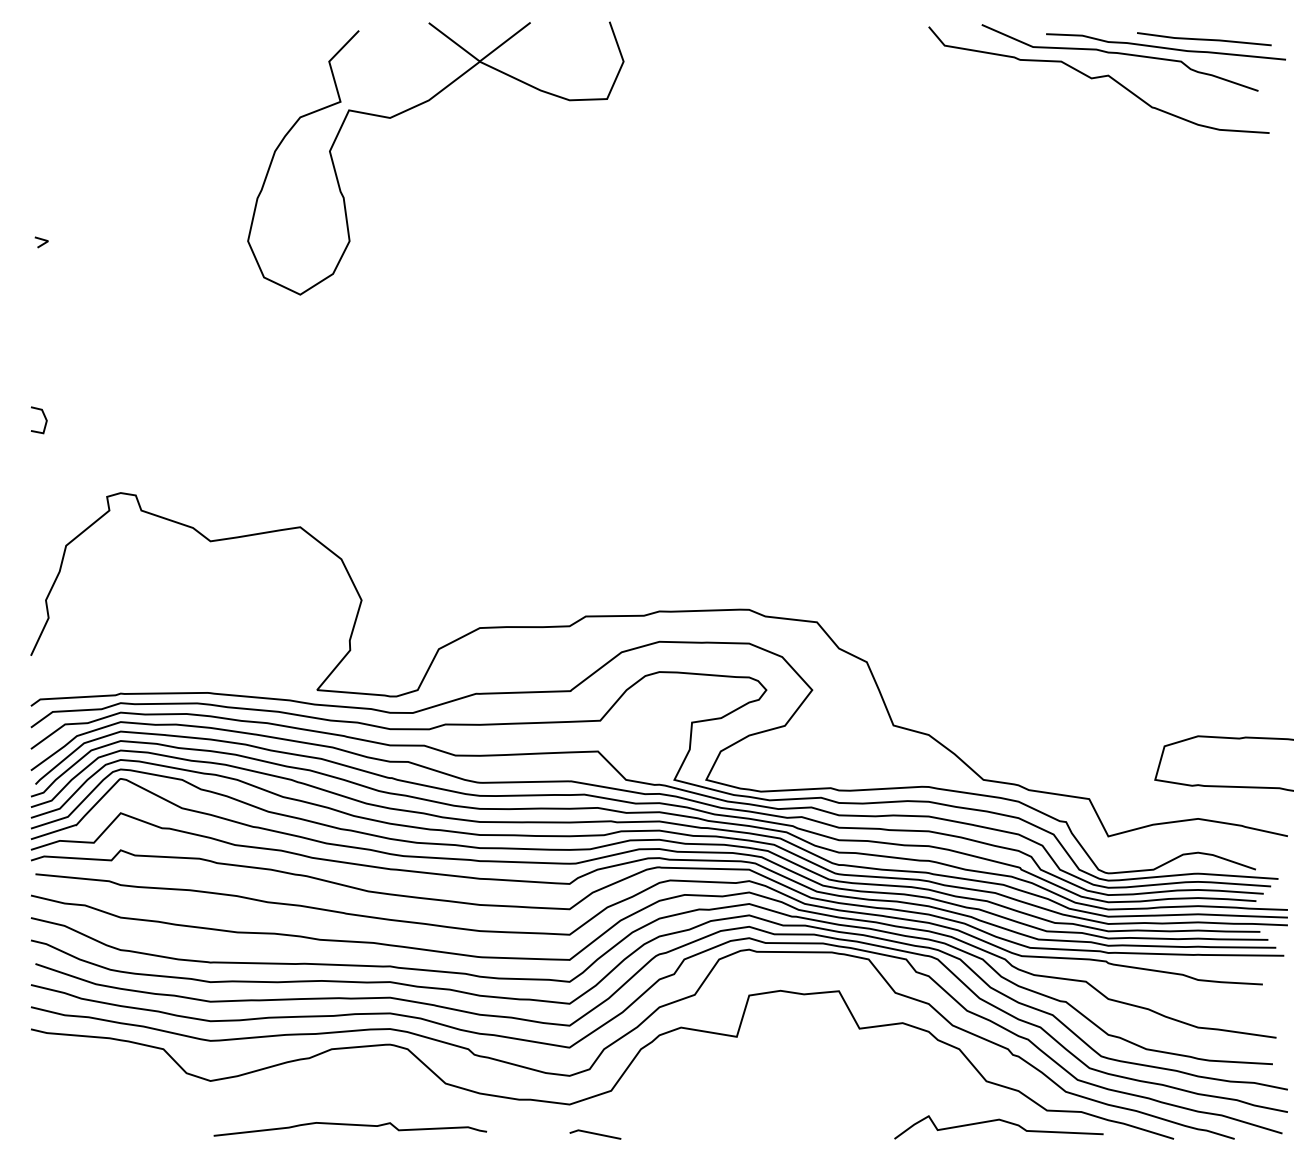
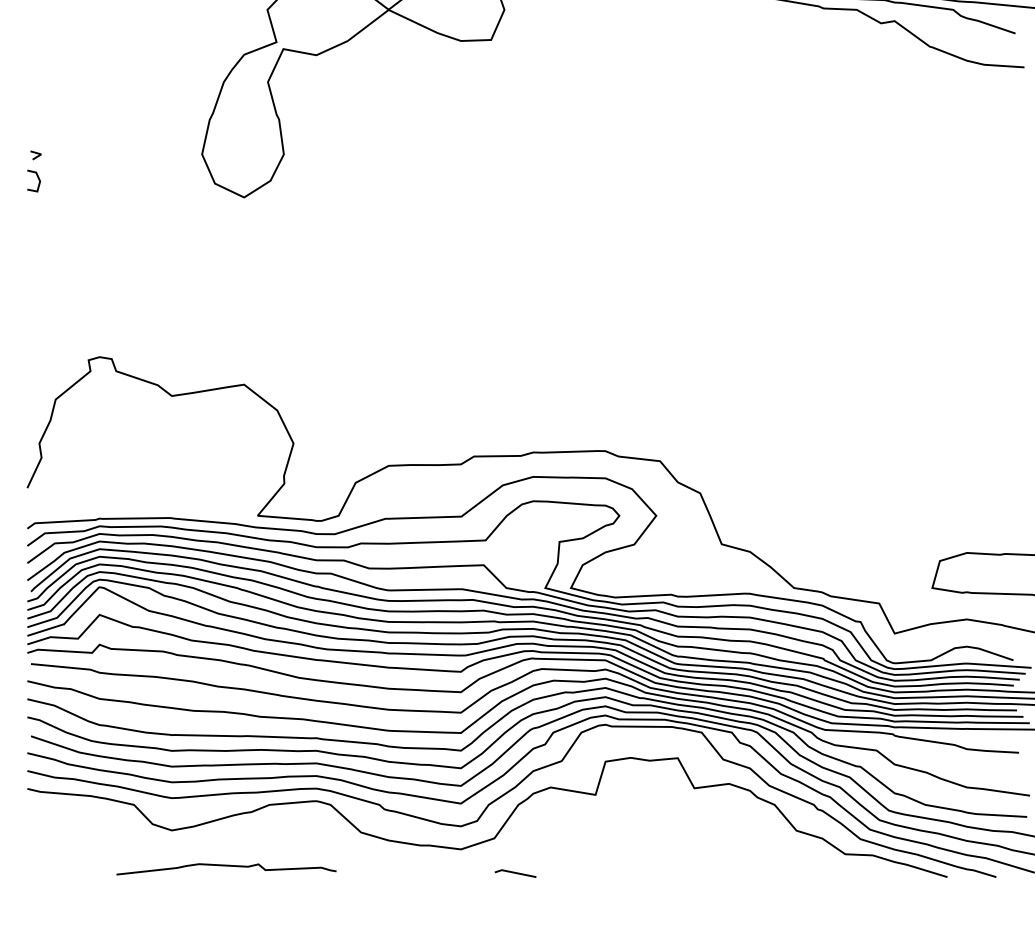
line: (44, 418) -> (38, 179), moved
curve: (995, 1121) -> (803, 863), removed
curve: (350, 1125) -> (226, 866), moved
line: (595, 1134) -> (515, 873), moved

